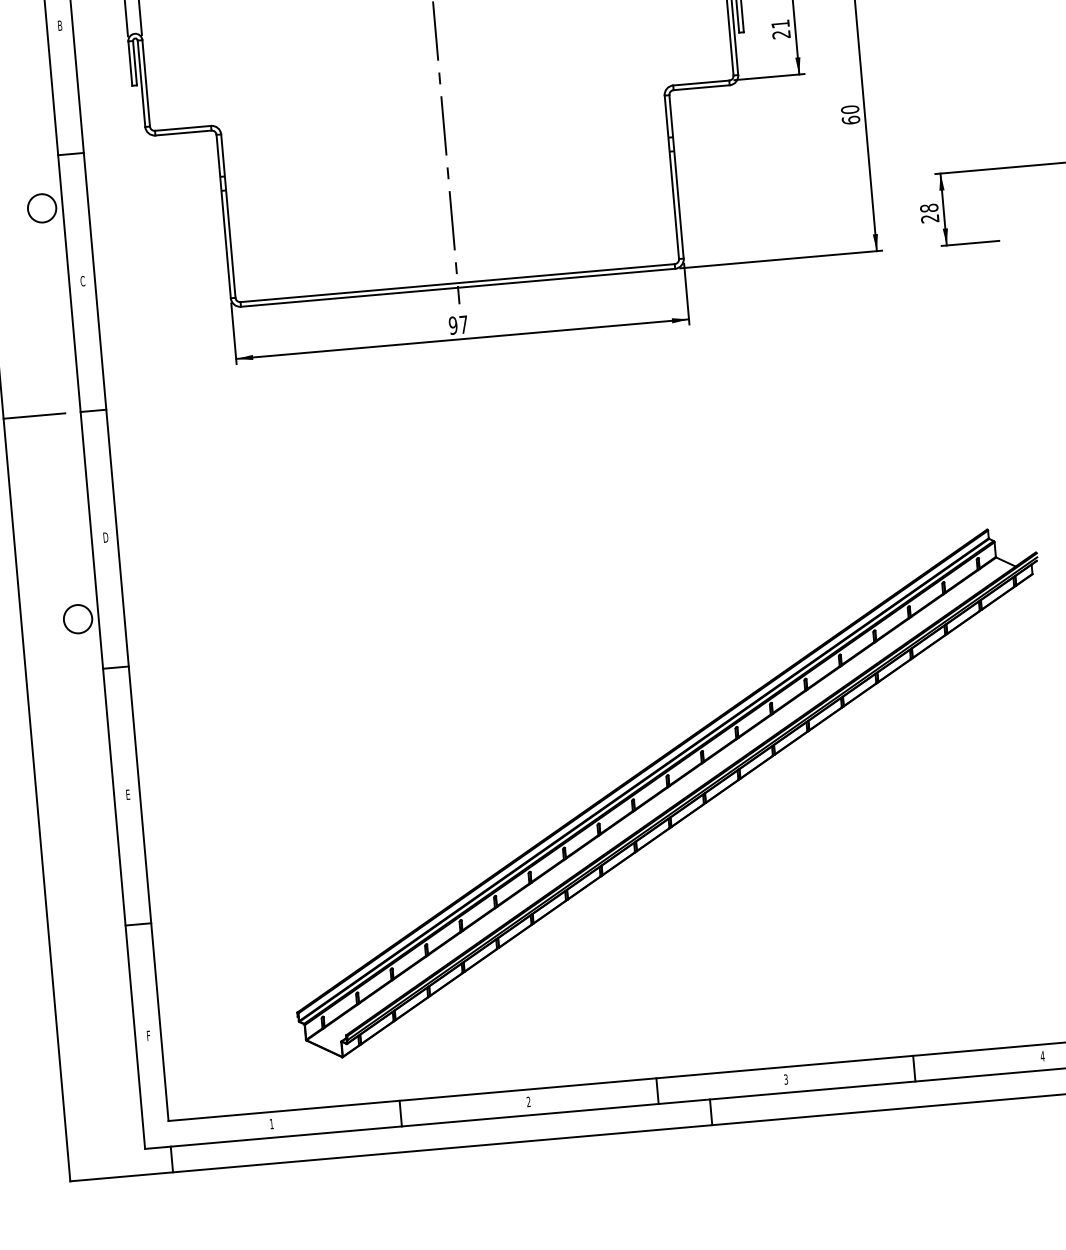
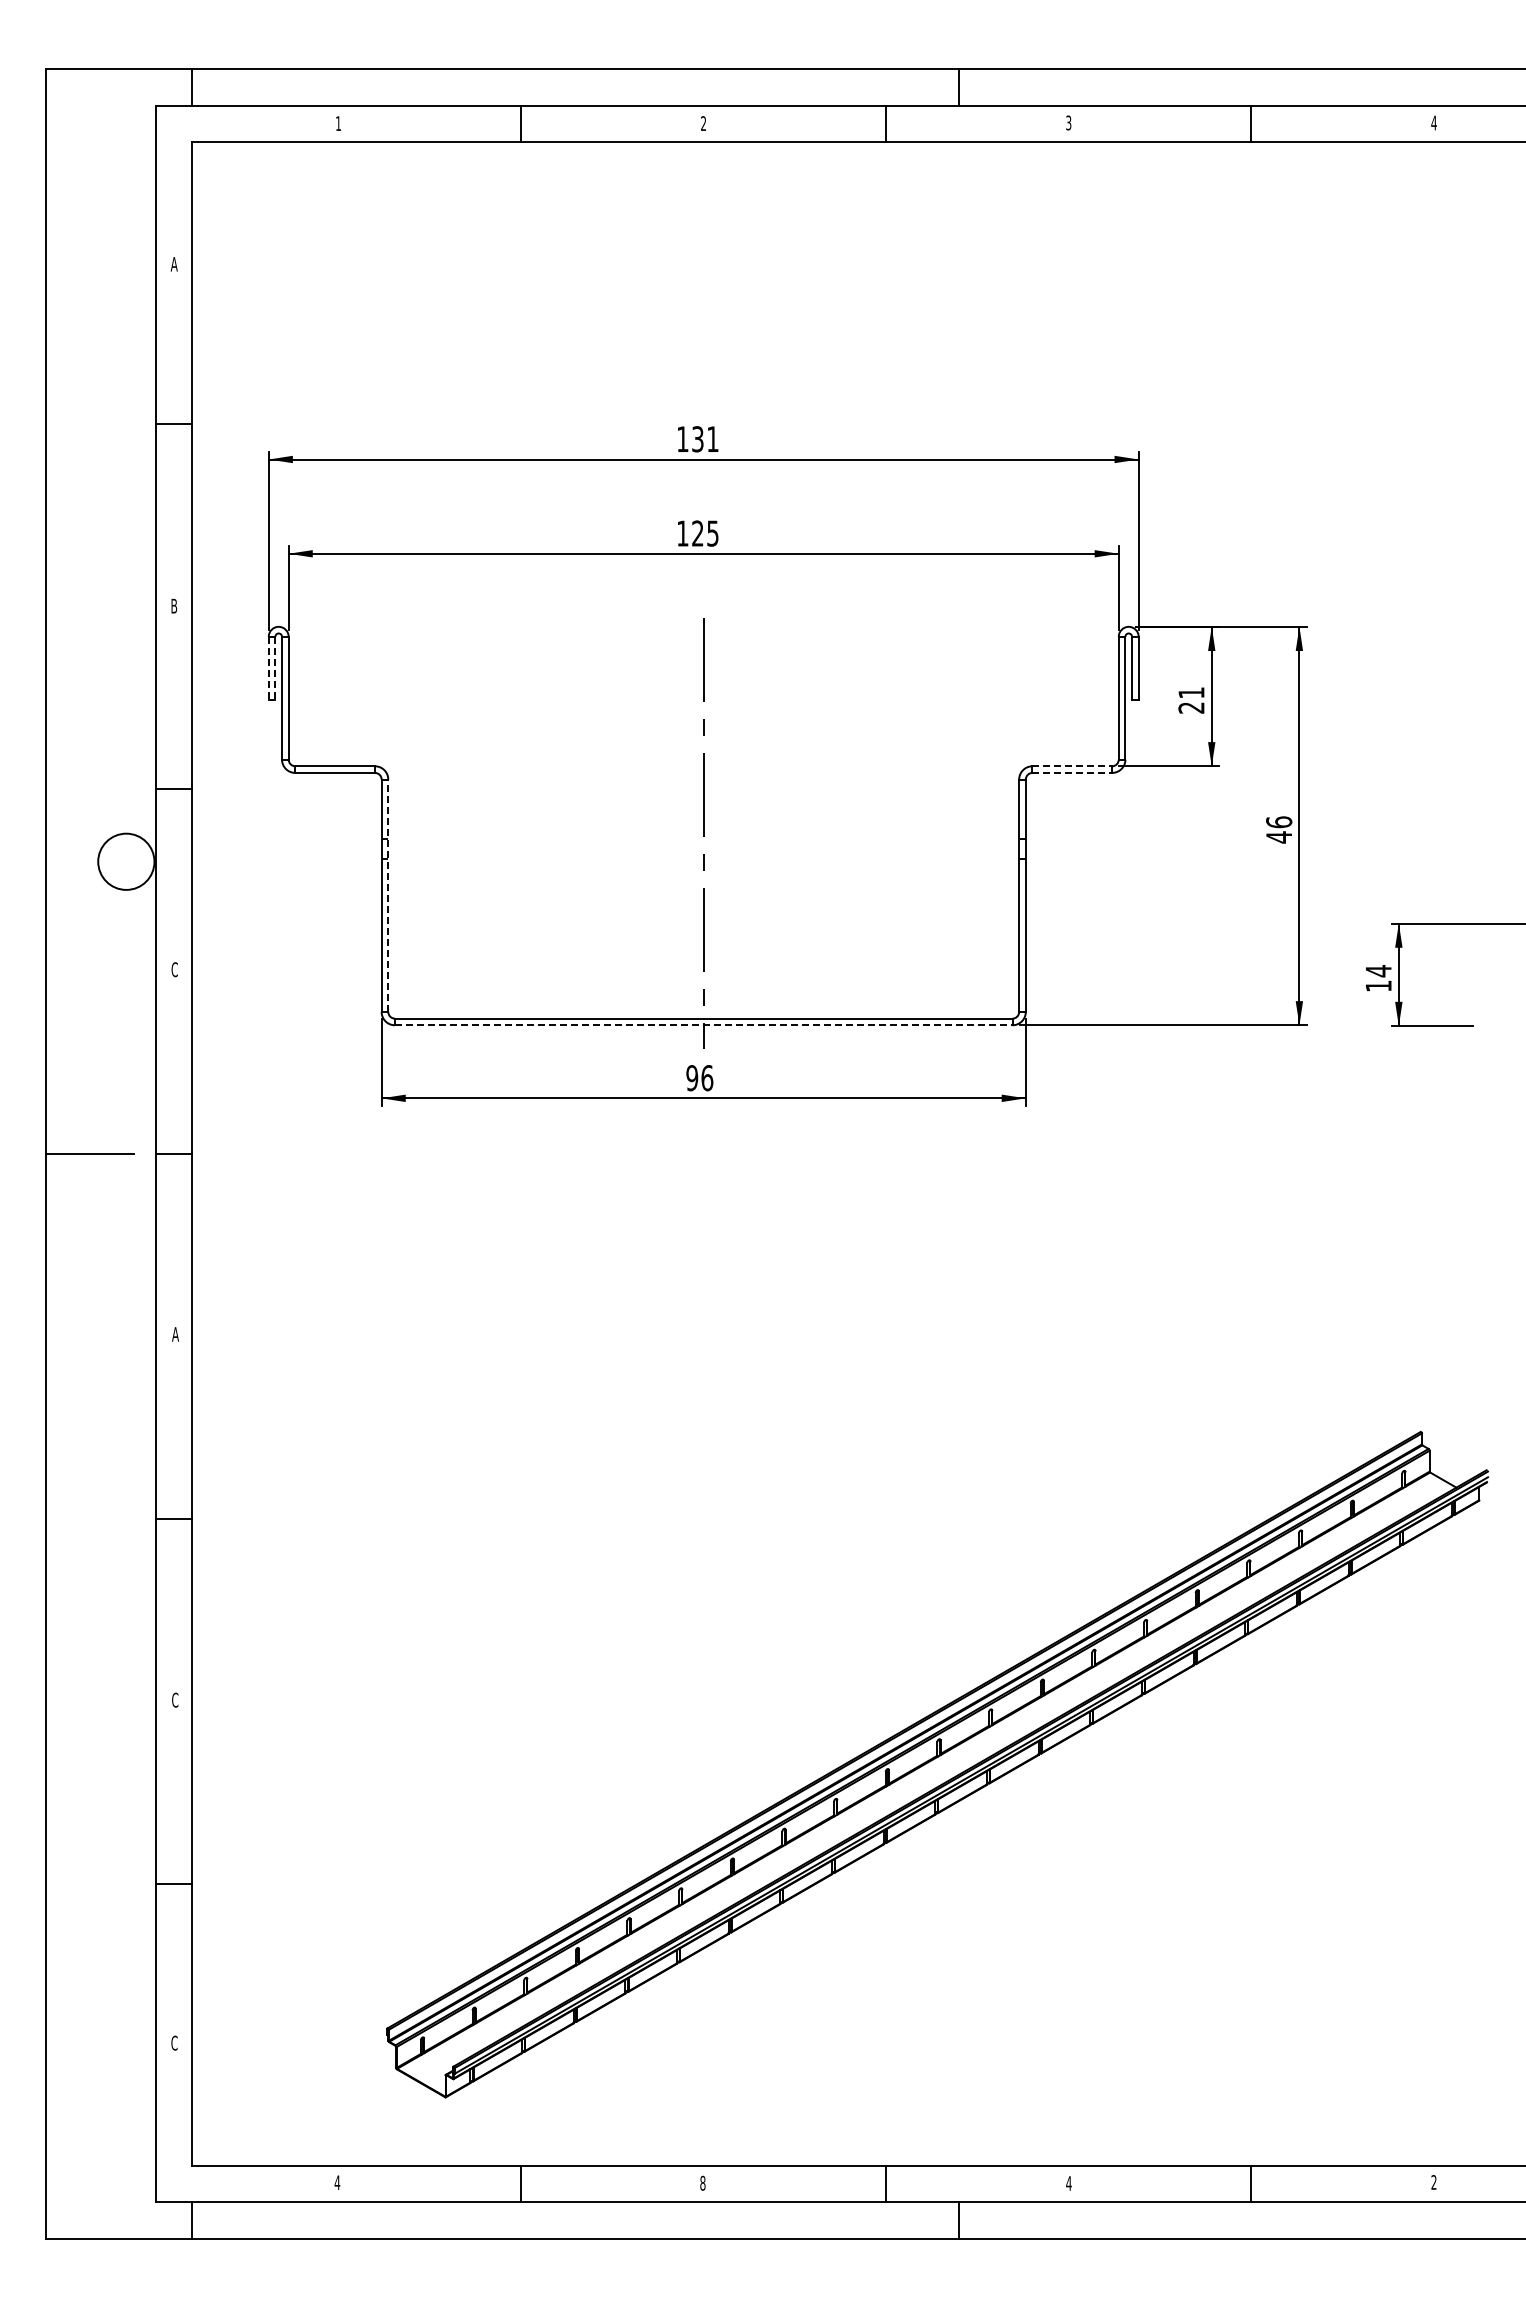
line: (130, 63) -> (268, 668), solid -> dashed
line: (135, 63) -> (275, 668), solid -> dashed
line: (701, 83) -> (1072, 766), solid -> dashed
line: (701, 87) -> (1072, 772), solid -> dashed
text: (850, 114) -> (1279, 829), 60 -> 46
circle: (42, 208) -> (126, 861), size x1.4
text: (929, 213) -> (1378, 978), 28 -> 14
line: (228, 215) -> (388, 895), solid -> dashed
line: (457, 287) -> (703, 1025), solid -> dashed
text: (464, 324) -> (707, 1078), 97 -> 96
text: (105, 537) -> (175, 1334), D -> A
circle: (78, 619) -> (126, 1446), removed
text: (128, 794) -> (175, 1699), E -> C
text: (148, 1035) -> (174, 2042), F -> C
text: (1042, 1056) -> (1433, 2182), 4 -> 2
text: (785, 1079) -> (1068, 2183), 3 -> 4
text: (528, 1102) -> (702, 2183), 2 -> 8
text: (271, 1123) -> (337, 2182), 1 -> 4

